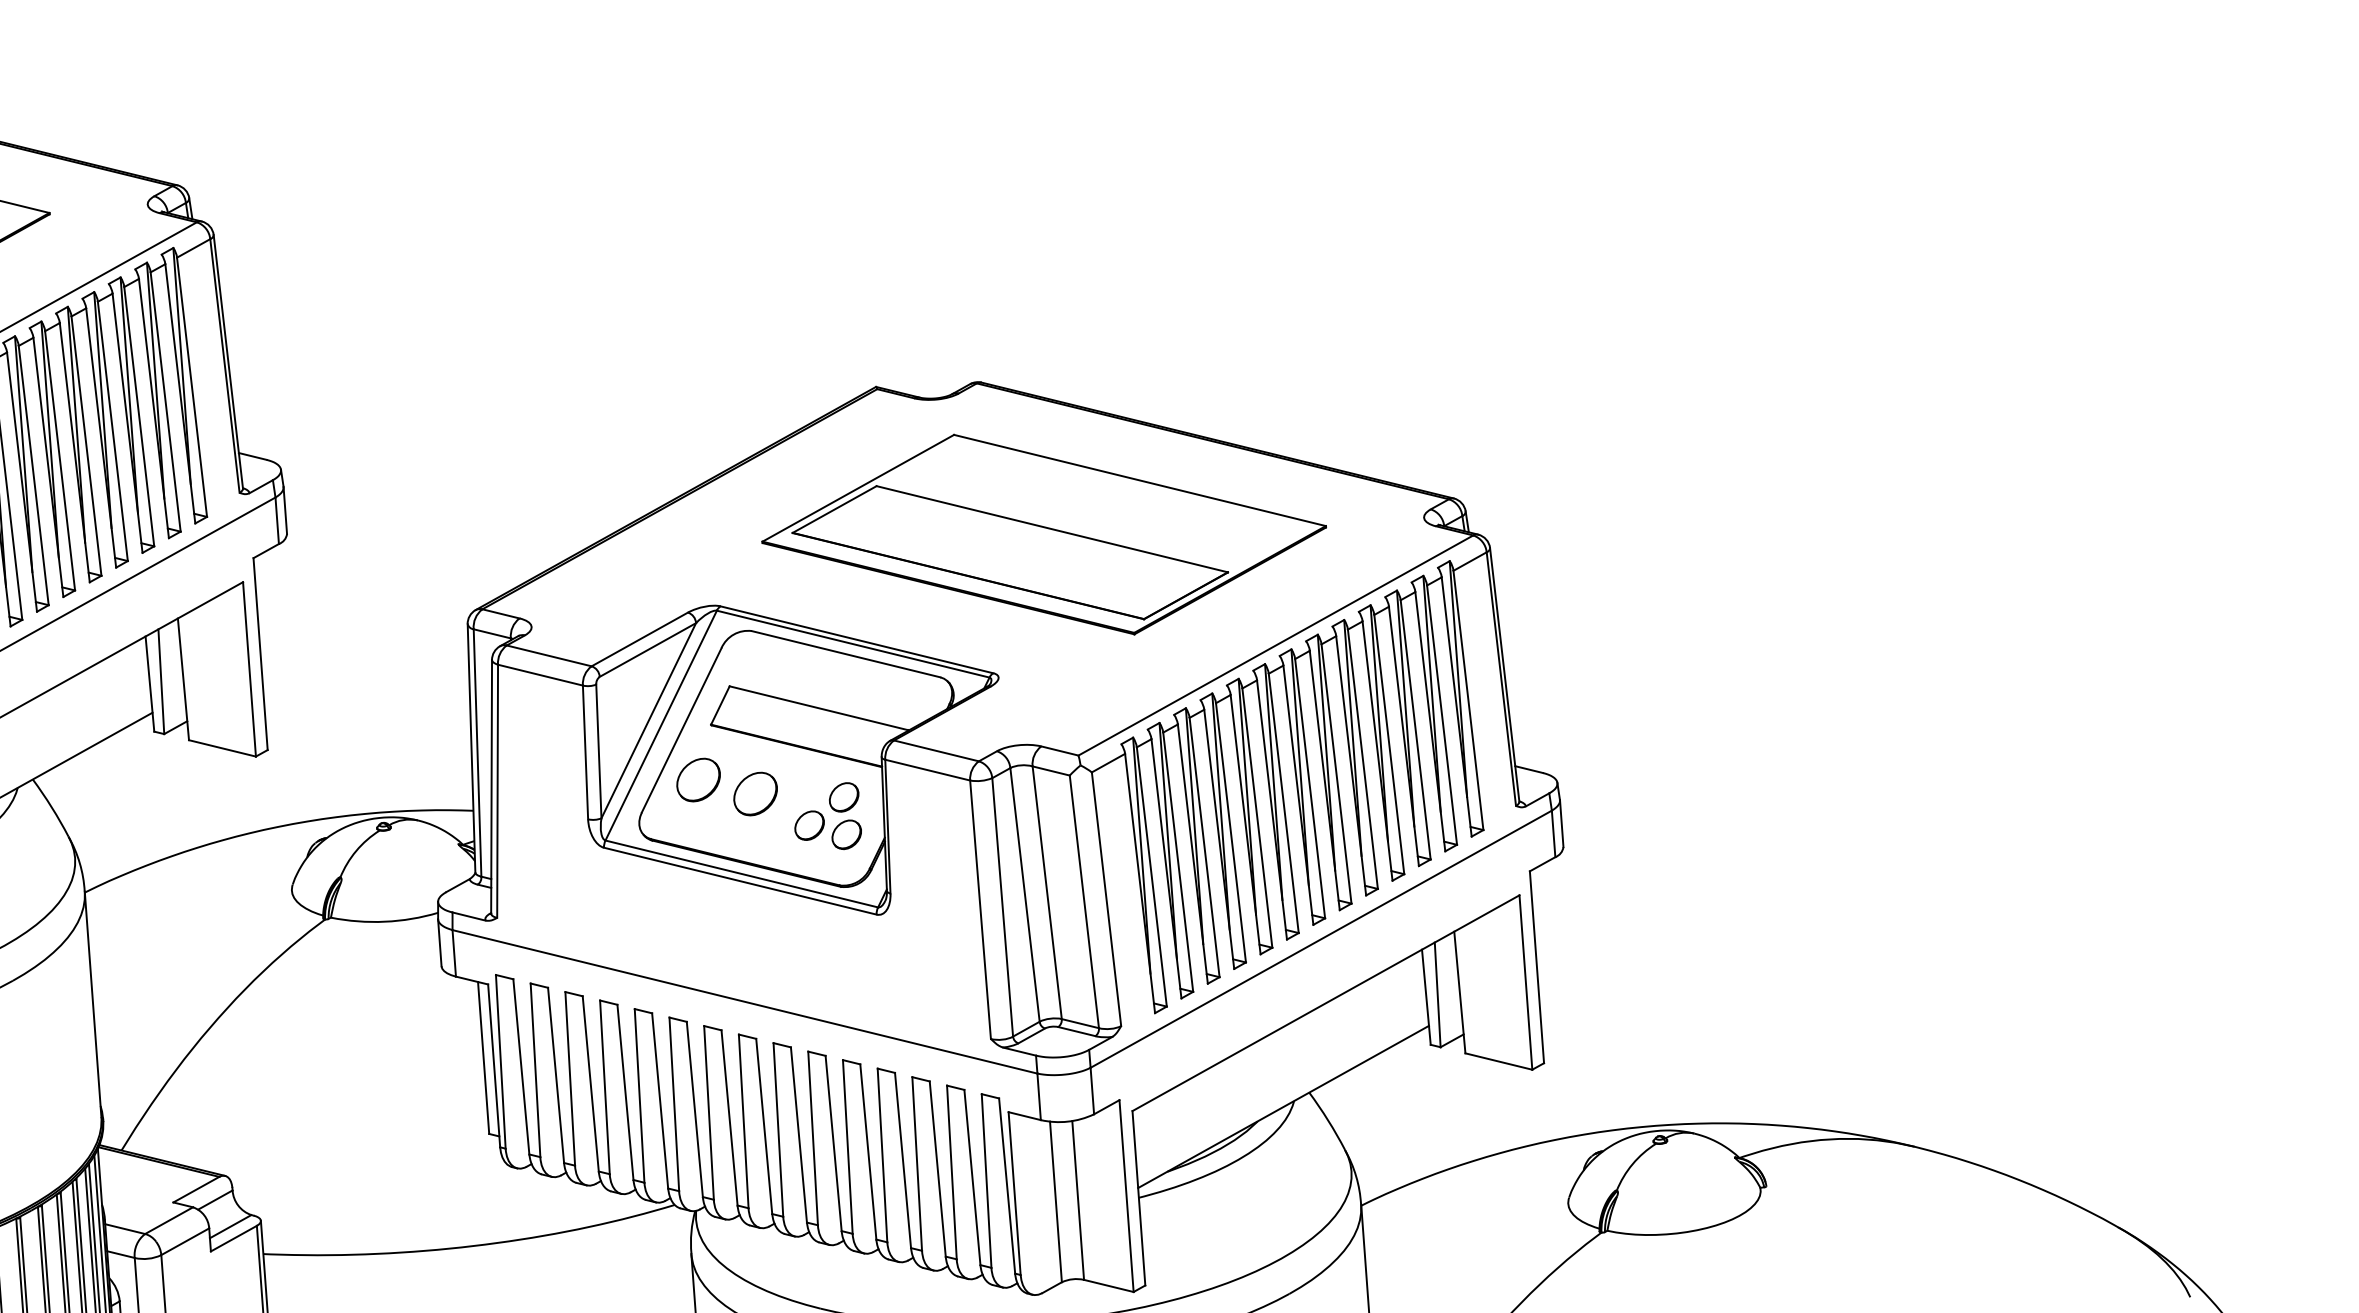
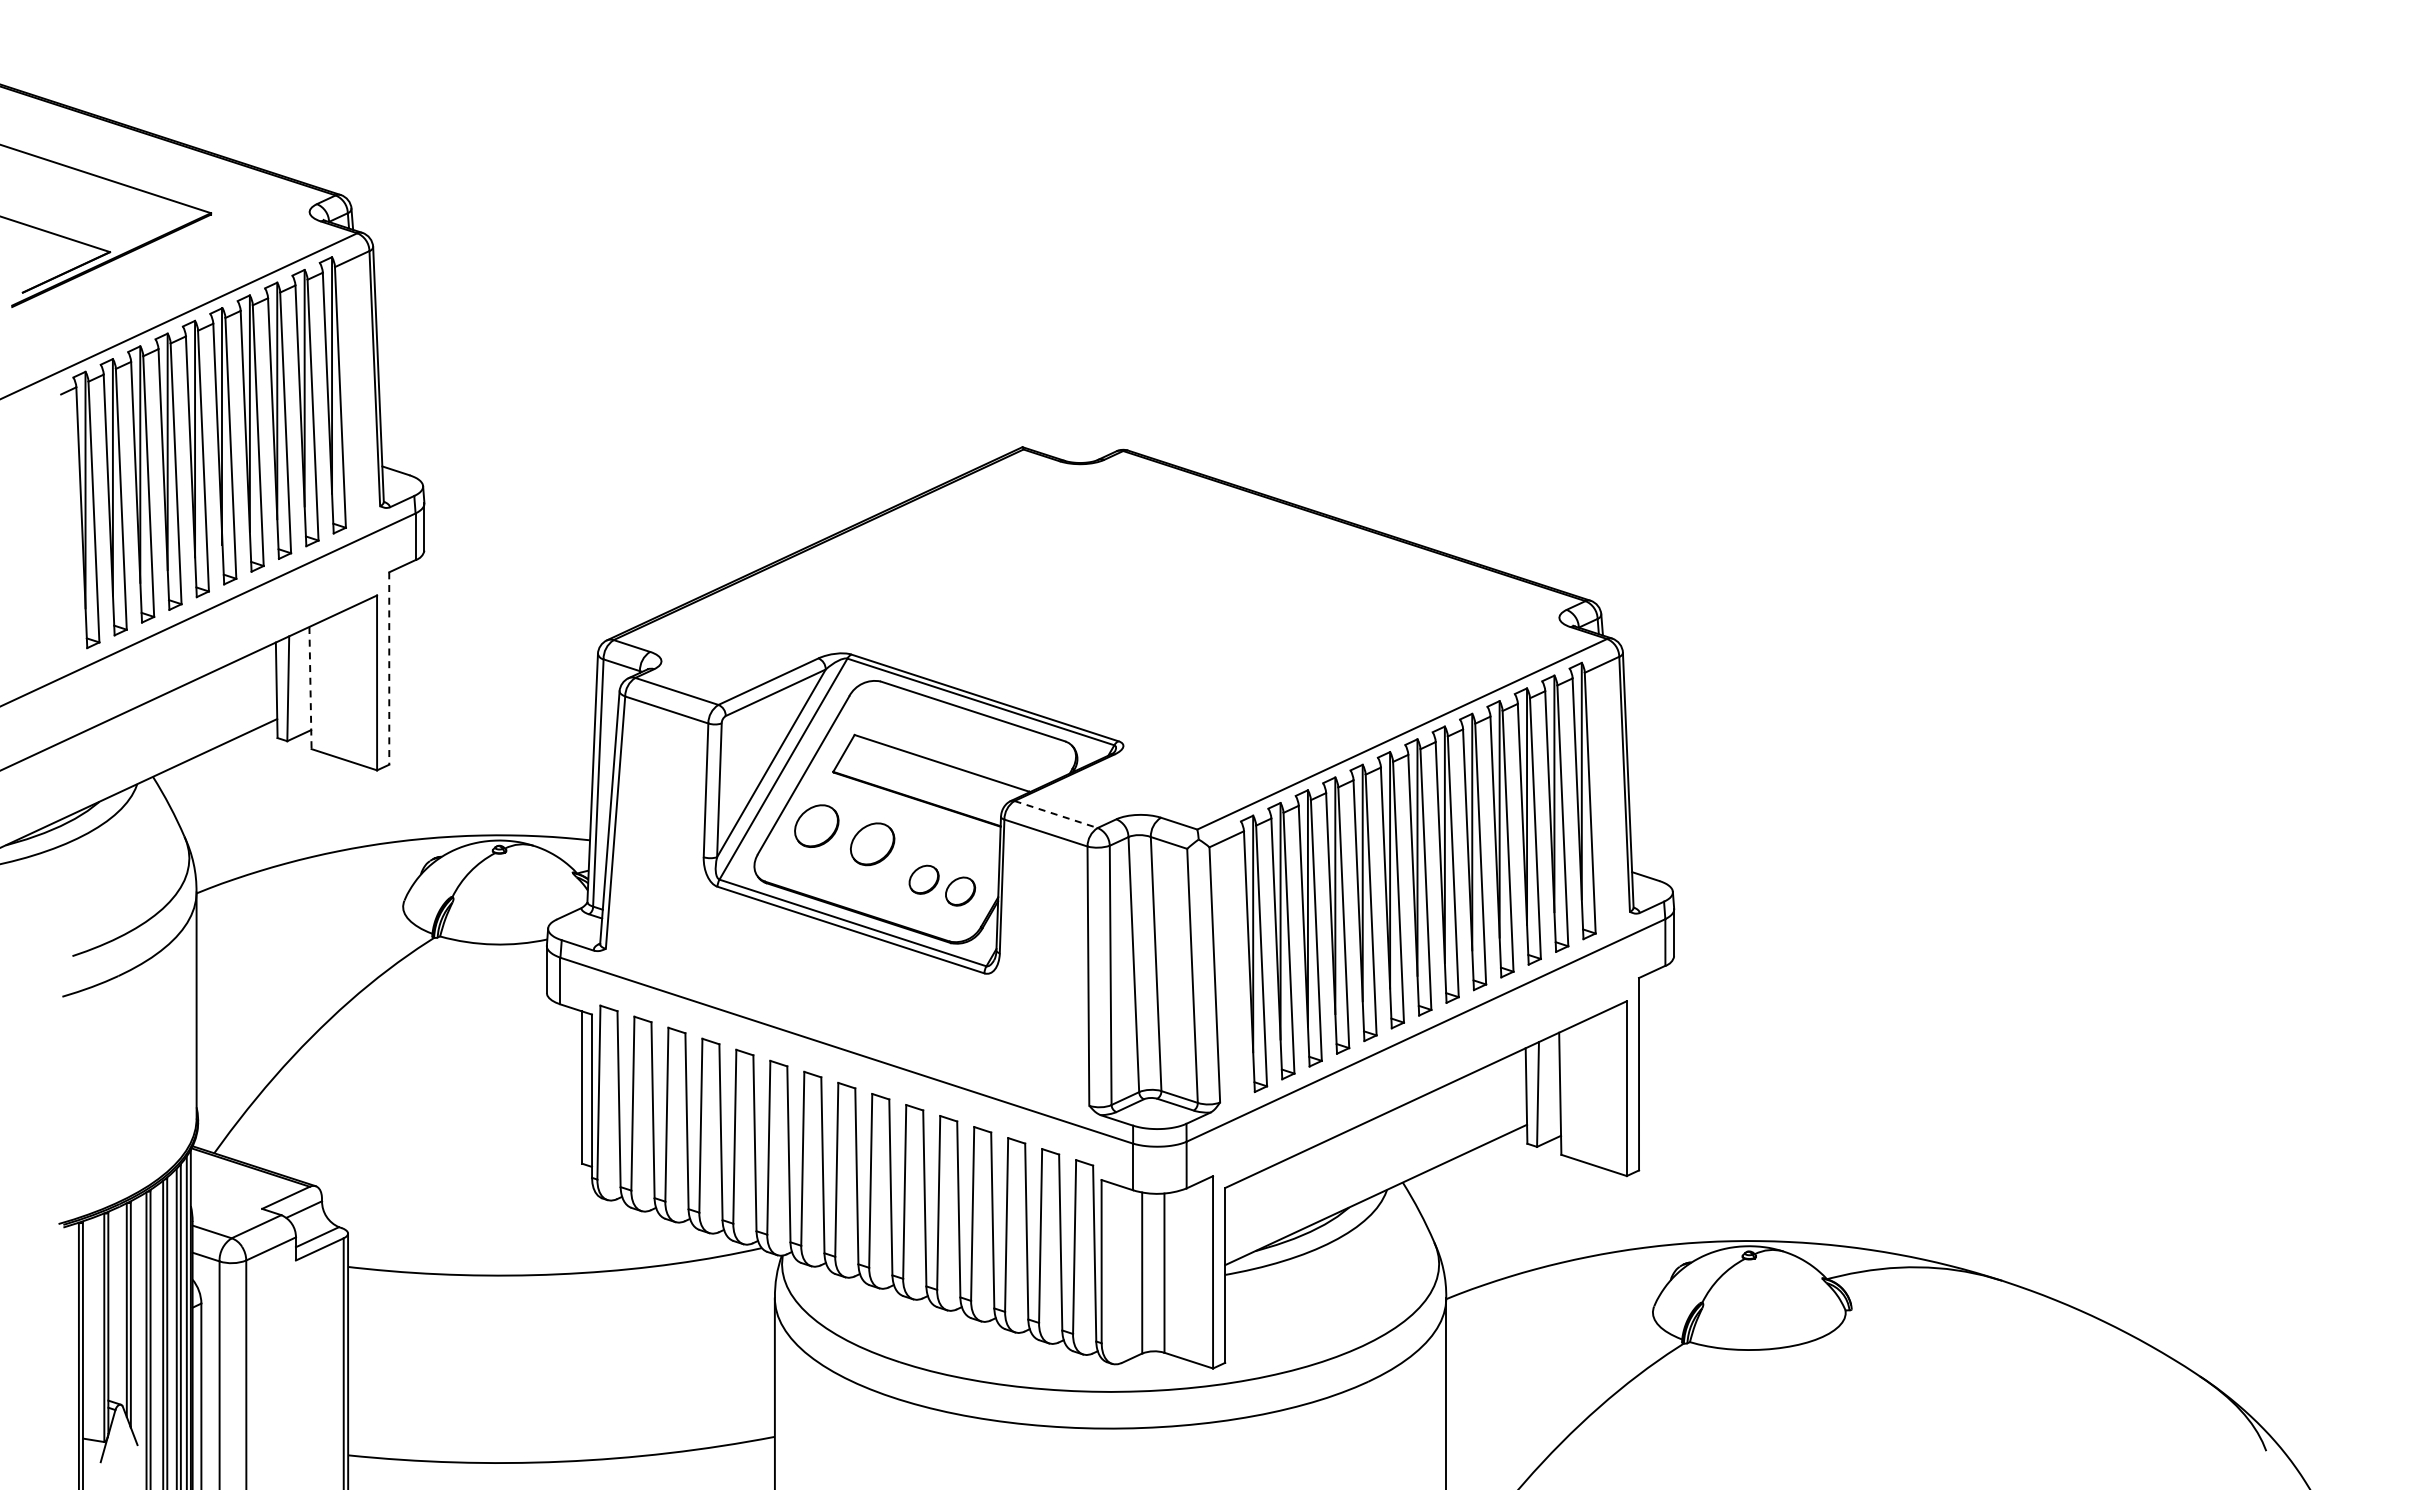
part: (1044, 534) -> (1179, 606), removed
line: (260, 655) -> (389, 669), solid -> dashed
line: (183, 679) -> (310, 688), solid -> dashed
line: (936, 750) -> (1056, 814), solid -> dashed
part: (844, 797) -> (960, 854), removed

